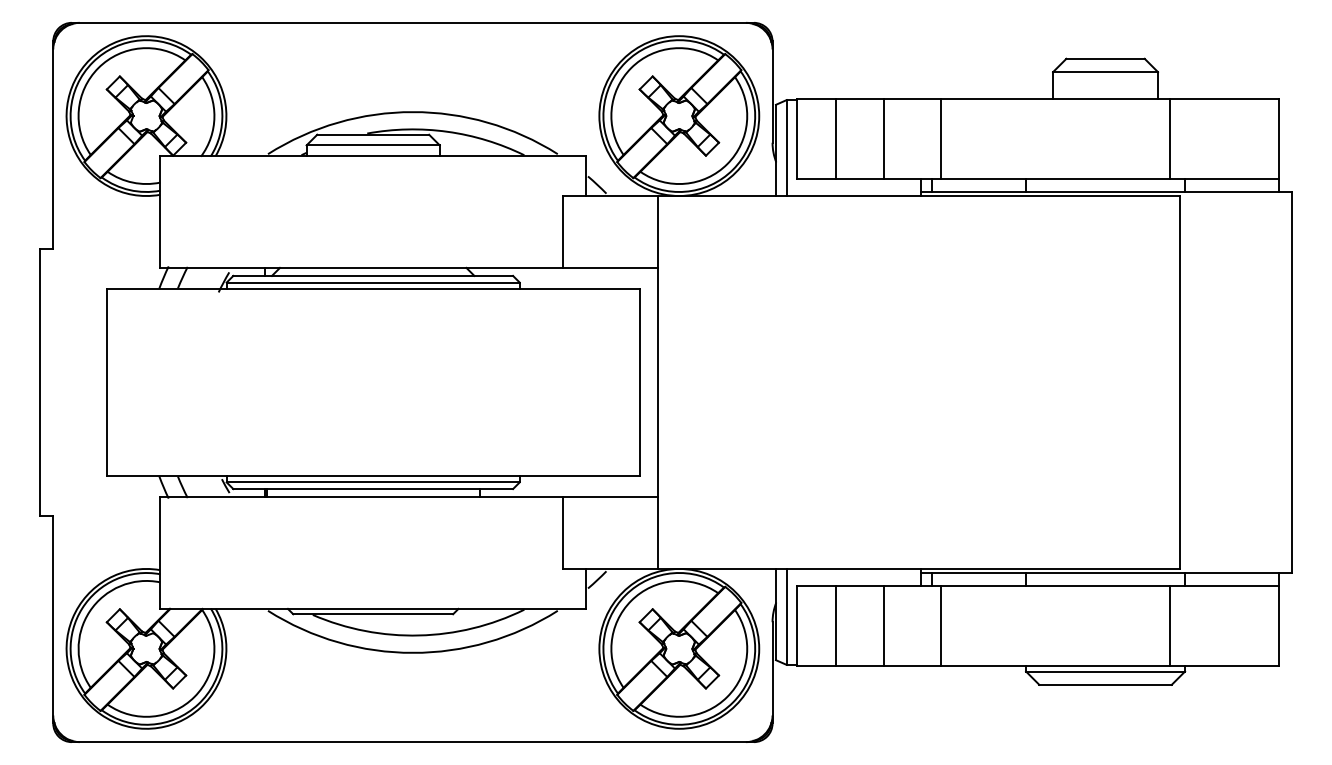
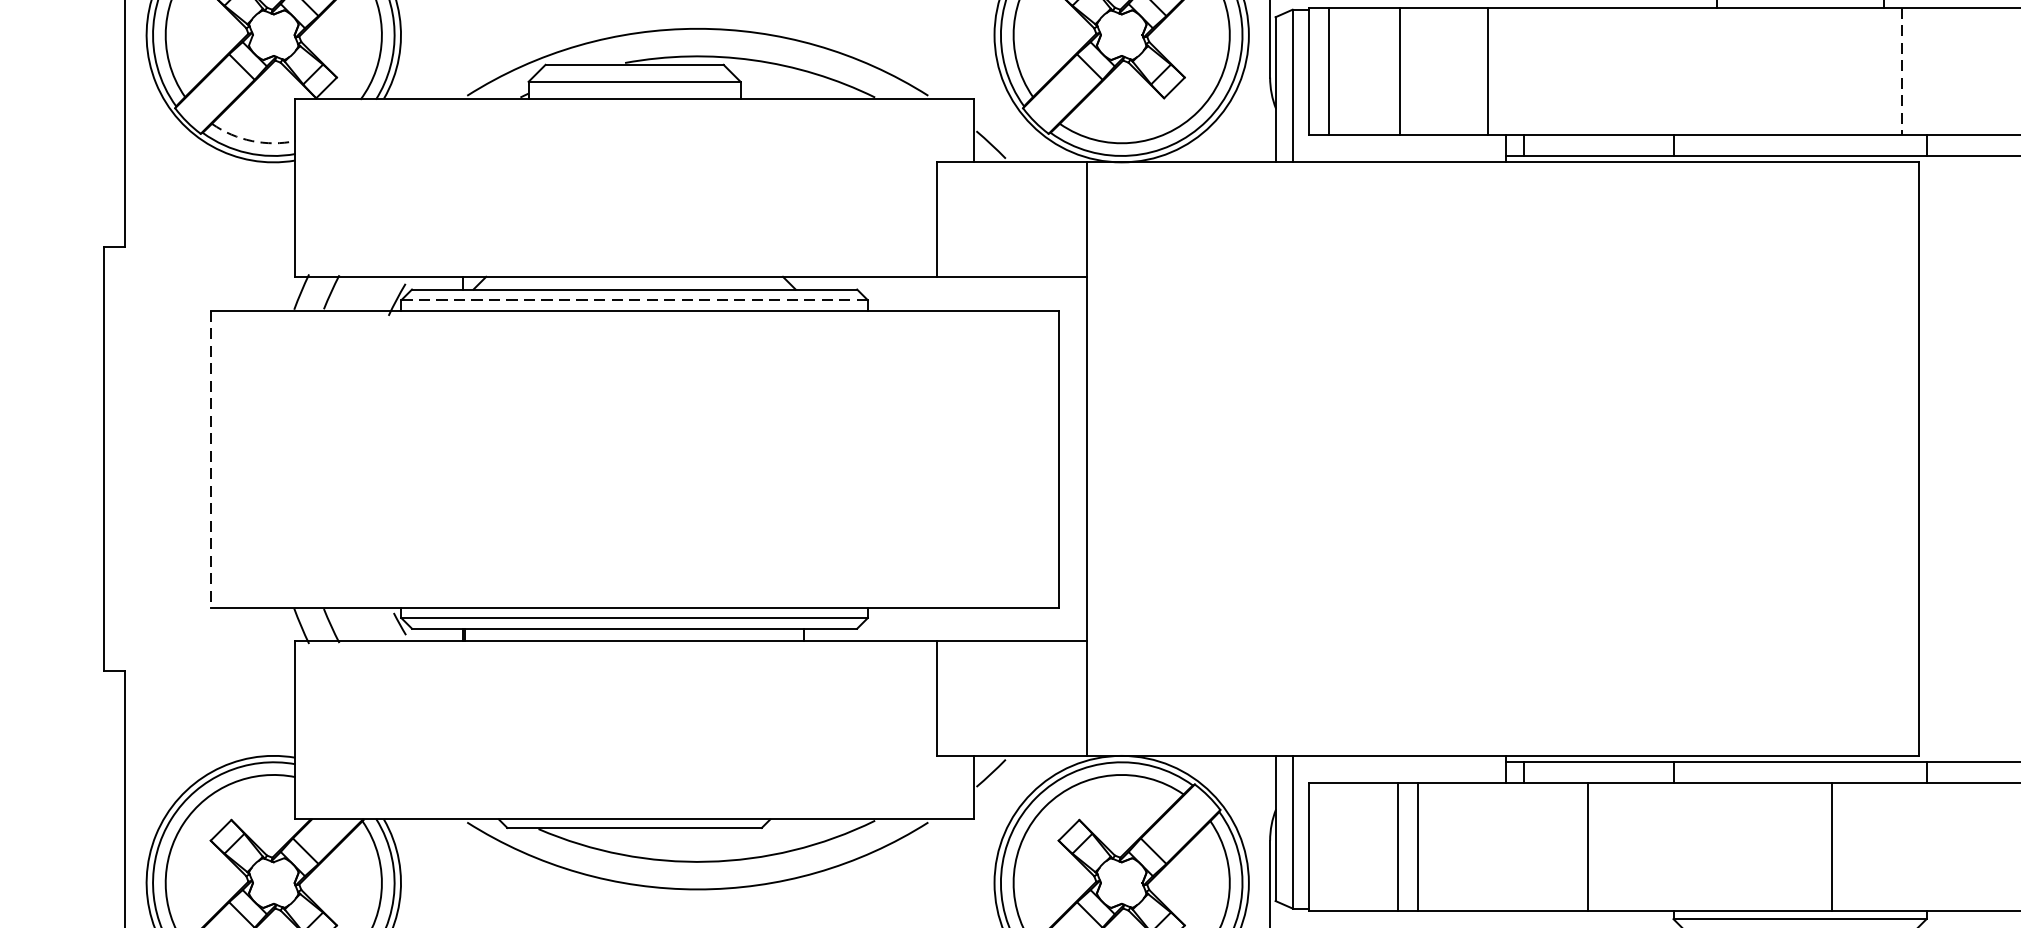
line: (836, 138) -> (1328, 70), moved
line: (883, 138) -> (1398, 70), moved
line: (941, 138) -> (1488, 70), moved
line: (1169, 138) -> (1901, 70), solid -> dashed
arc: (132, 182) -> (251, 140), solid -> dashed
line: (373, 282) -> (635, 300), solid -> dashed
line: (106, 382) -> (210, 459), solid -> dashed
line: (836, 626) -> (1418, 847), moved
line: (883, 626) -> (1397, 847), moved
line: (941, 626) -> (1588, 847), moved
line: (1169, 626) -> (1831, 847), moved

